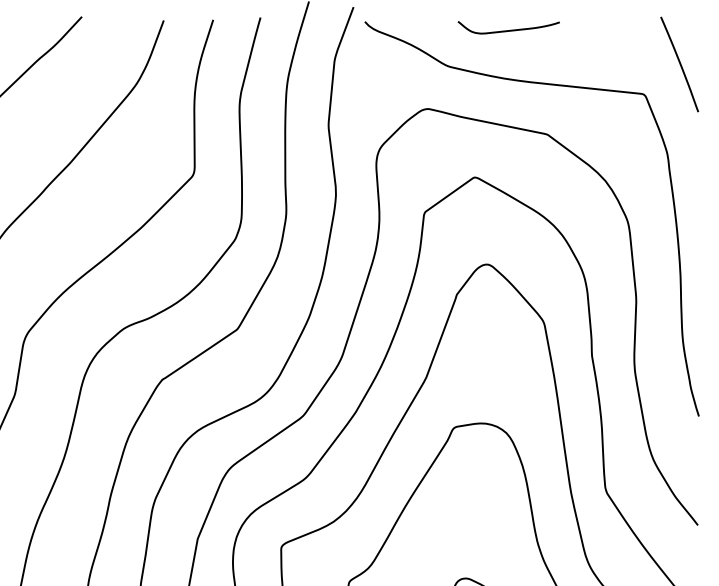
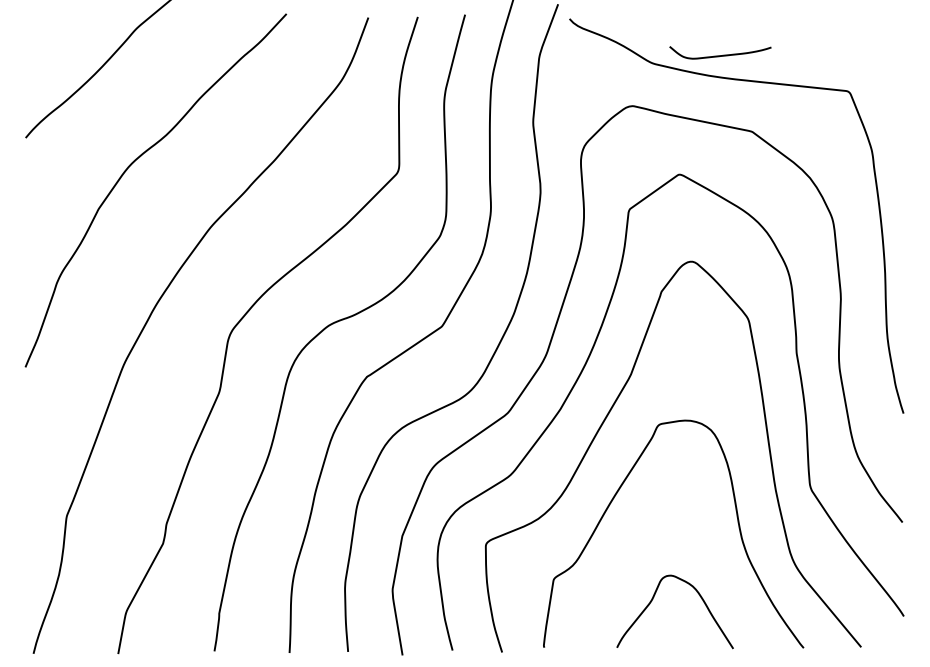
curve: (508, 30) -> (720, 55), moved
line: (678, 63) -> (883, 60), removed

